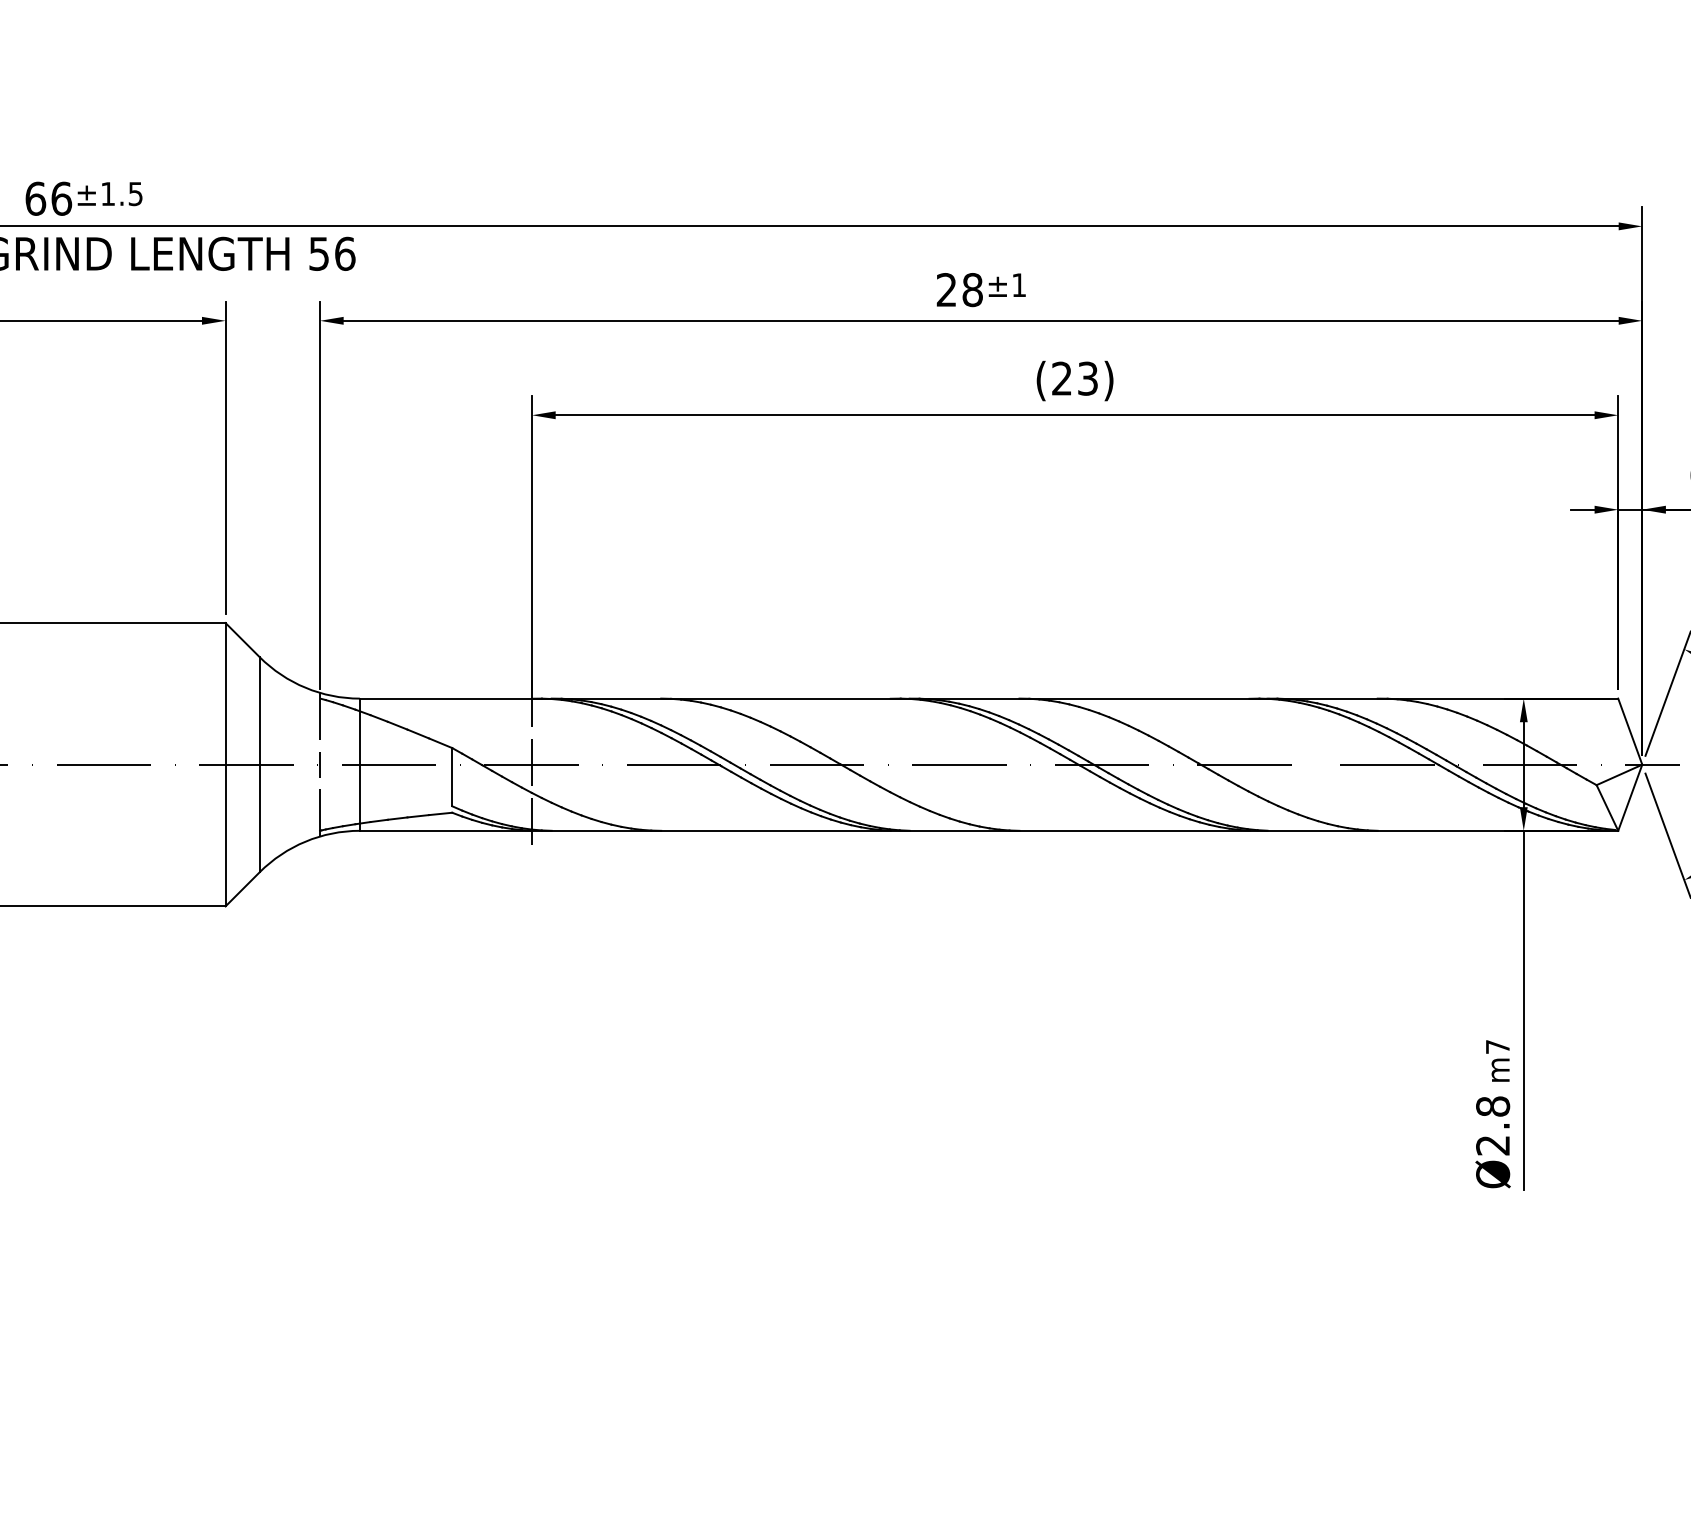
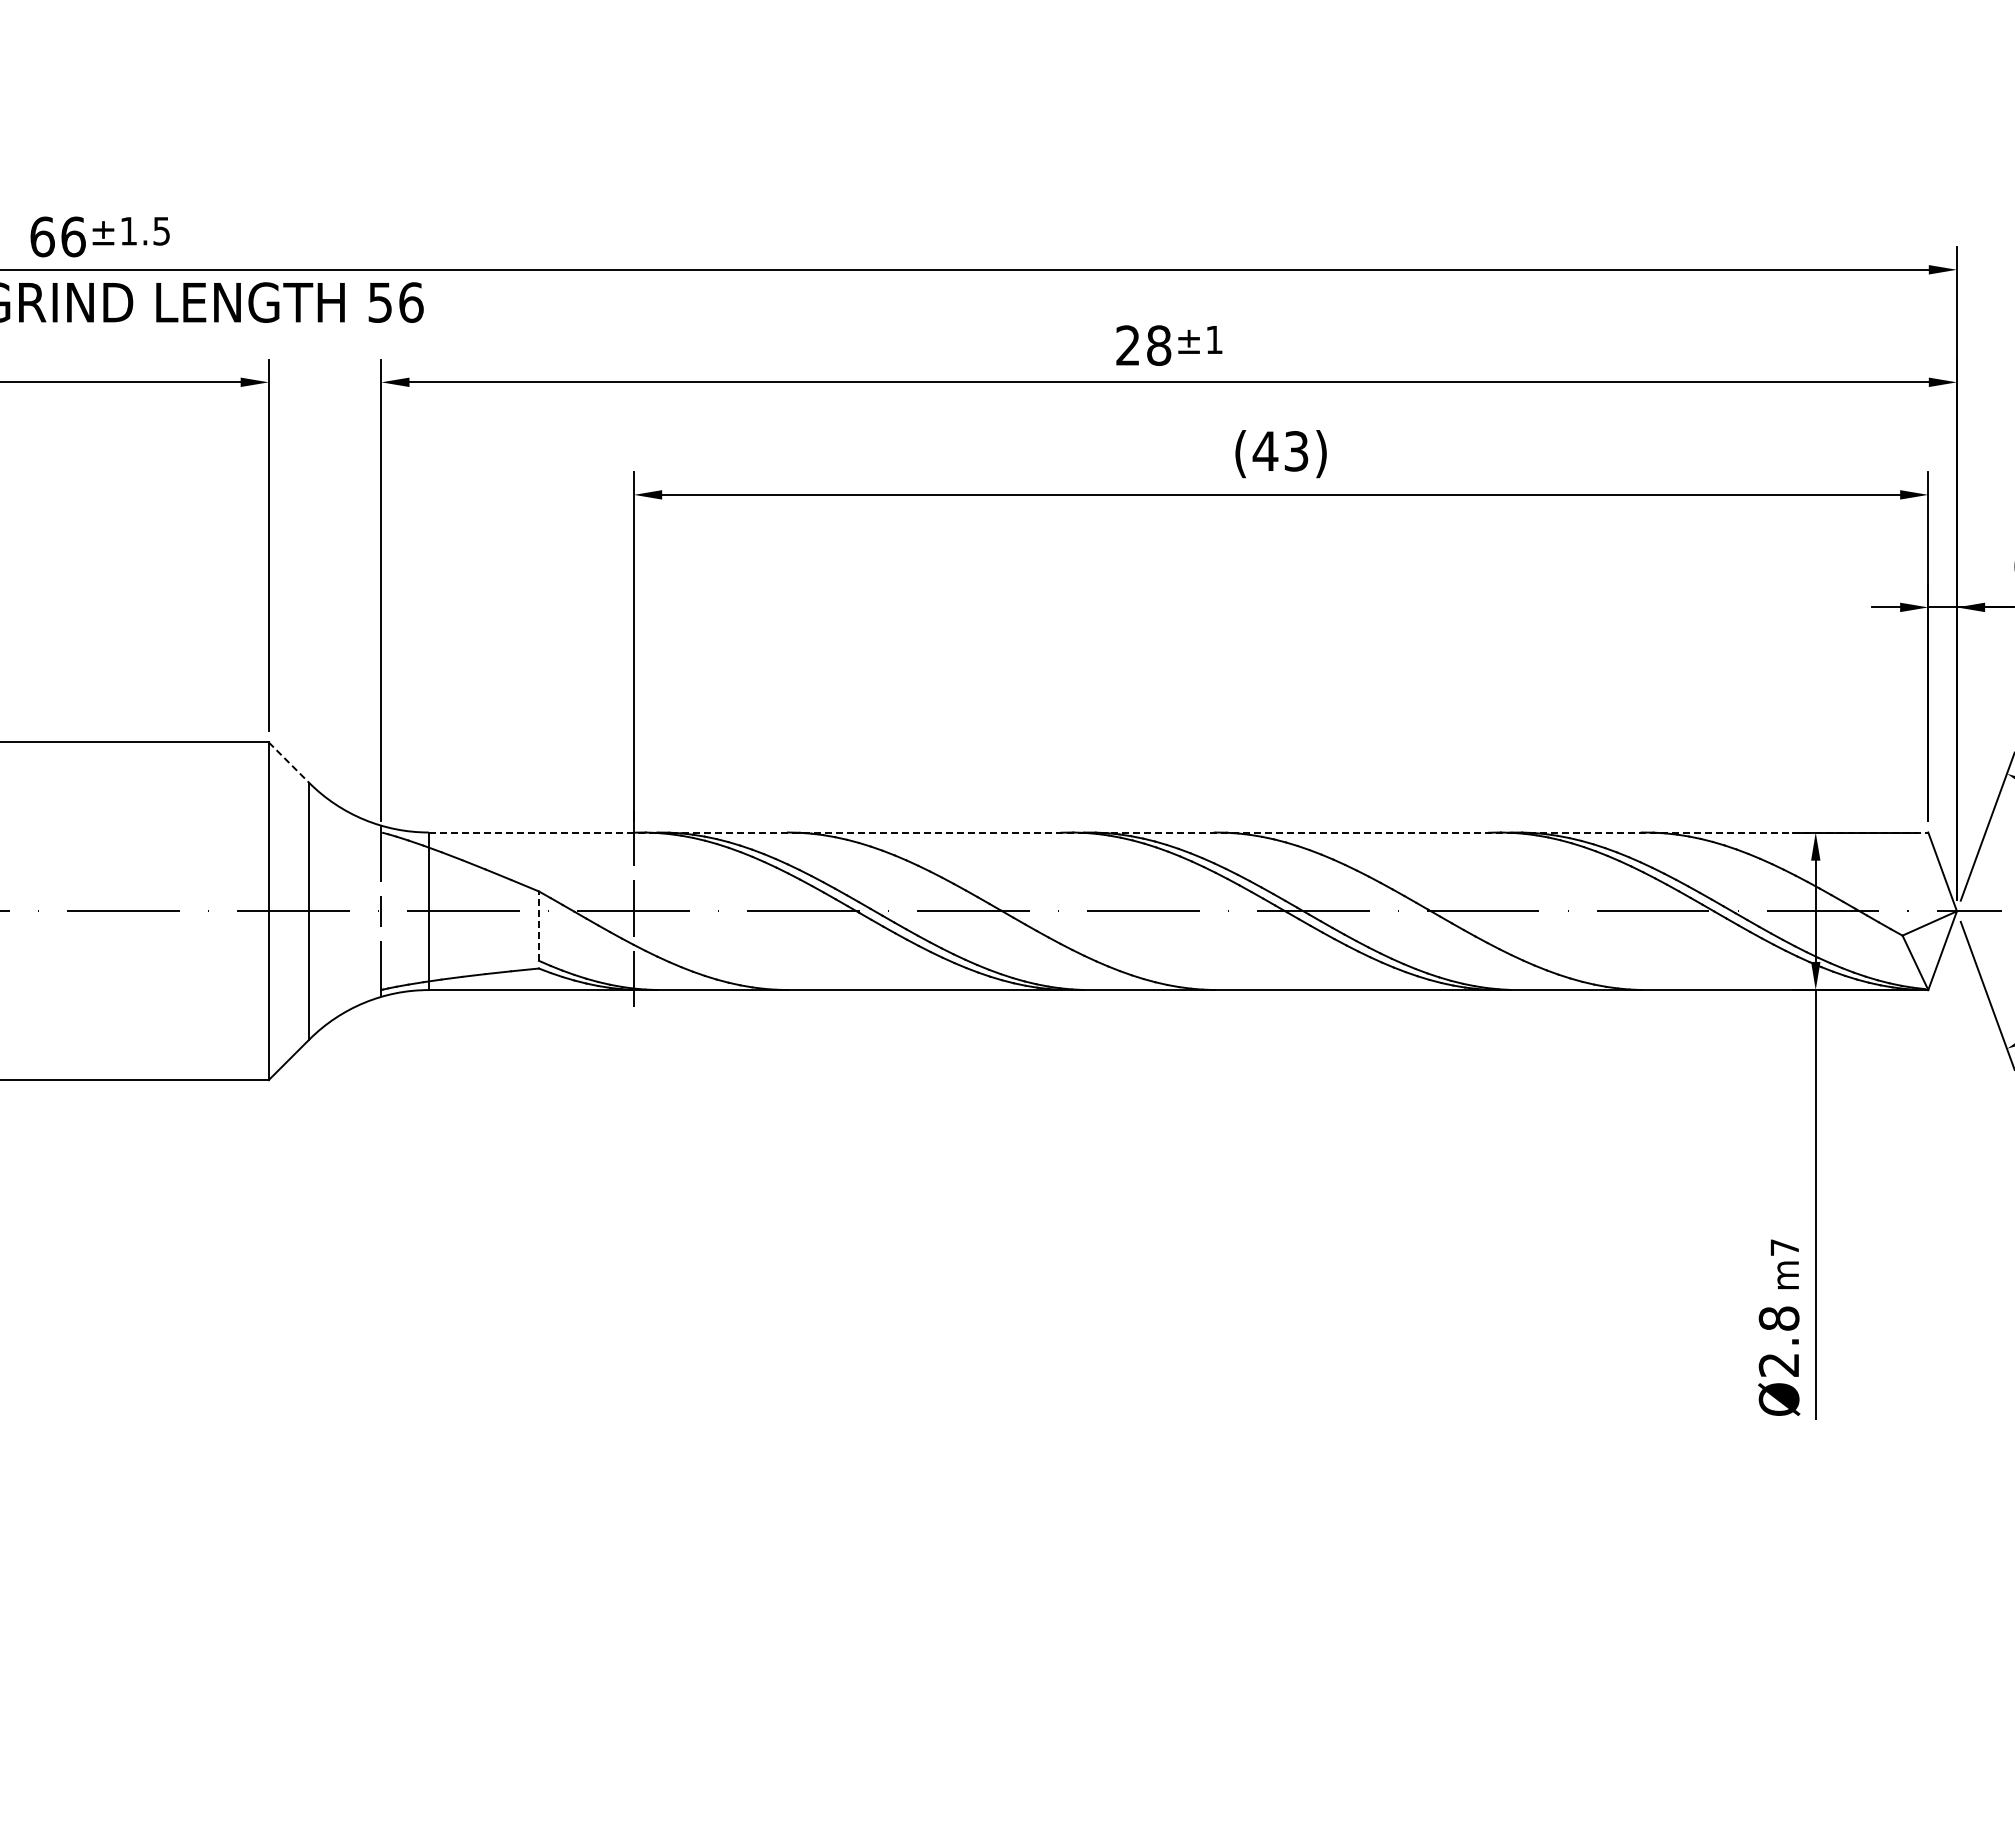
text: (1062, 378) -> (1265, 450), (23) -> (43)
line: (242, 639) -> (289, 762), solid -> dashed
line: (989, 698) -> (1178, 832), solid -> dashed
line: (451, 777) -> (538, 926), solid -> dashed

